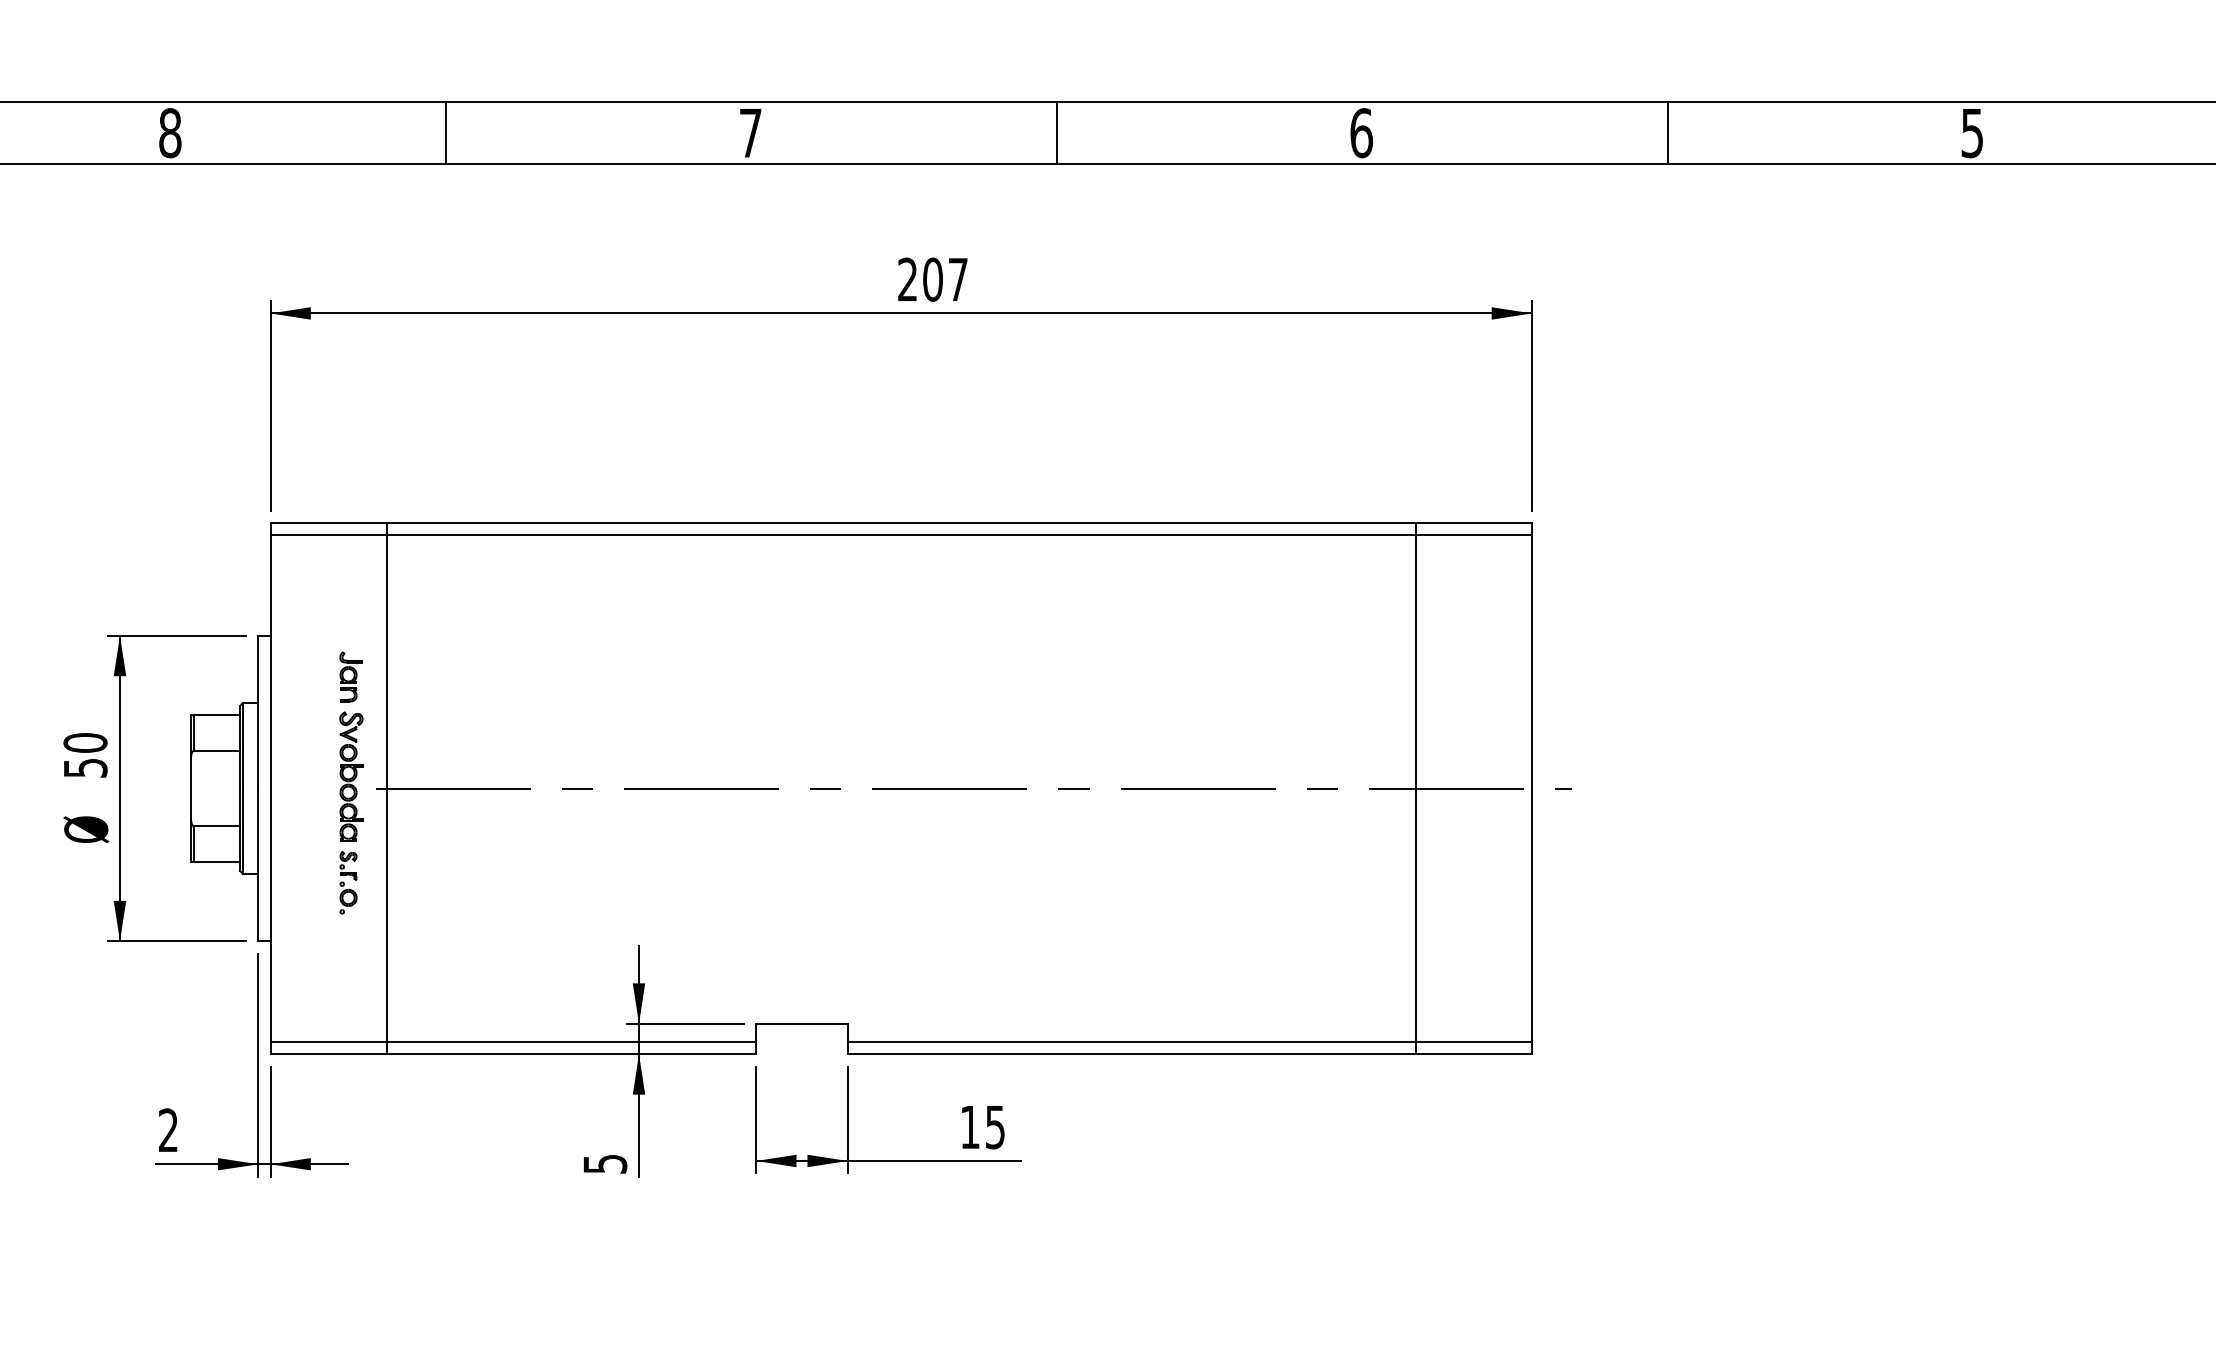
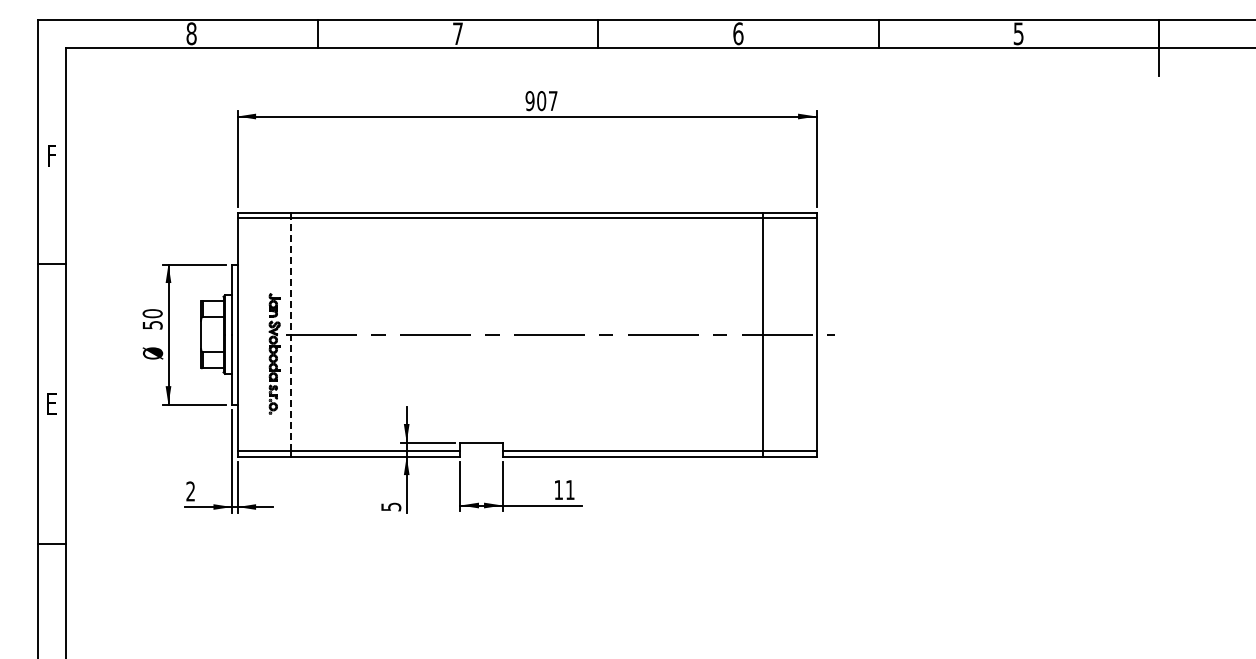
text: (906, 280) -> (529, 101), 207 -> 907
part: (350, 781) -> (274, 353), moved
line: (385, 788) -> (290, 334), solid -> dashed
text: (995, 1128) -> (570, 490), 15 -> 11

